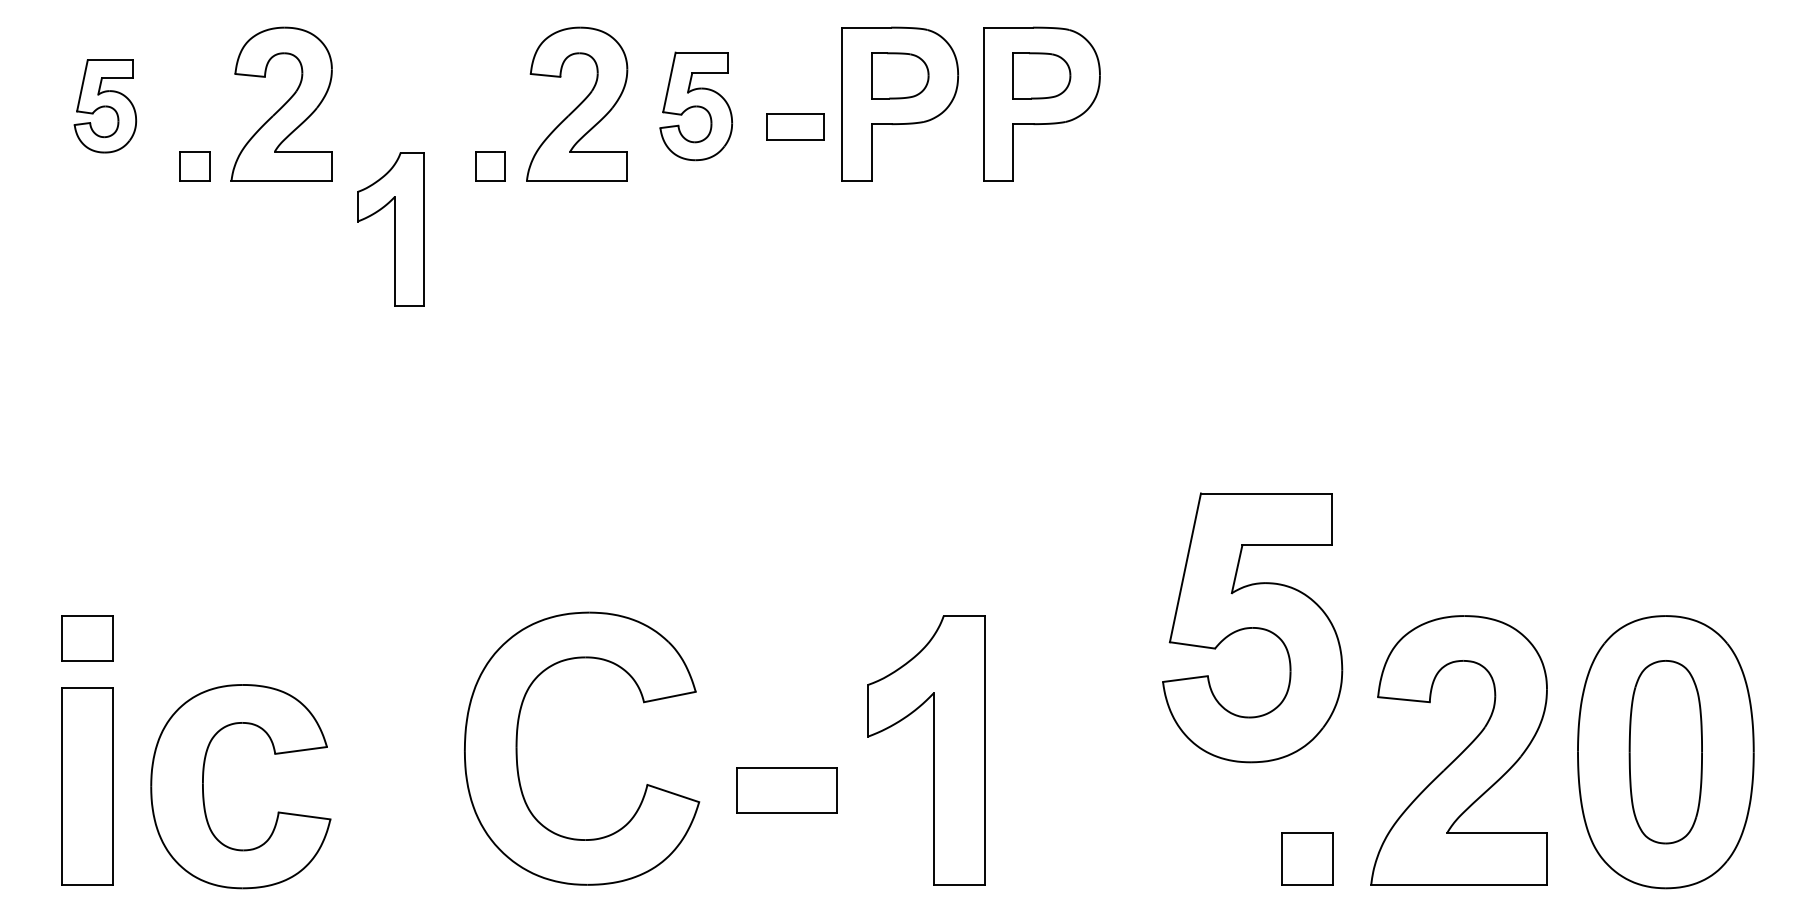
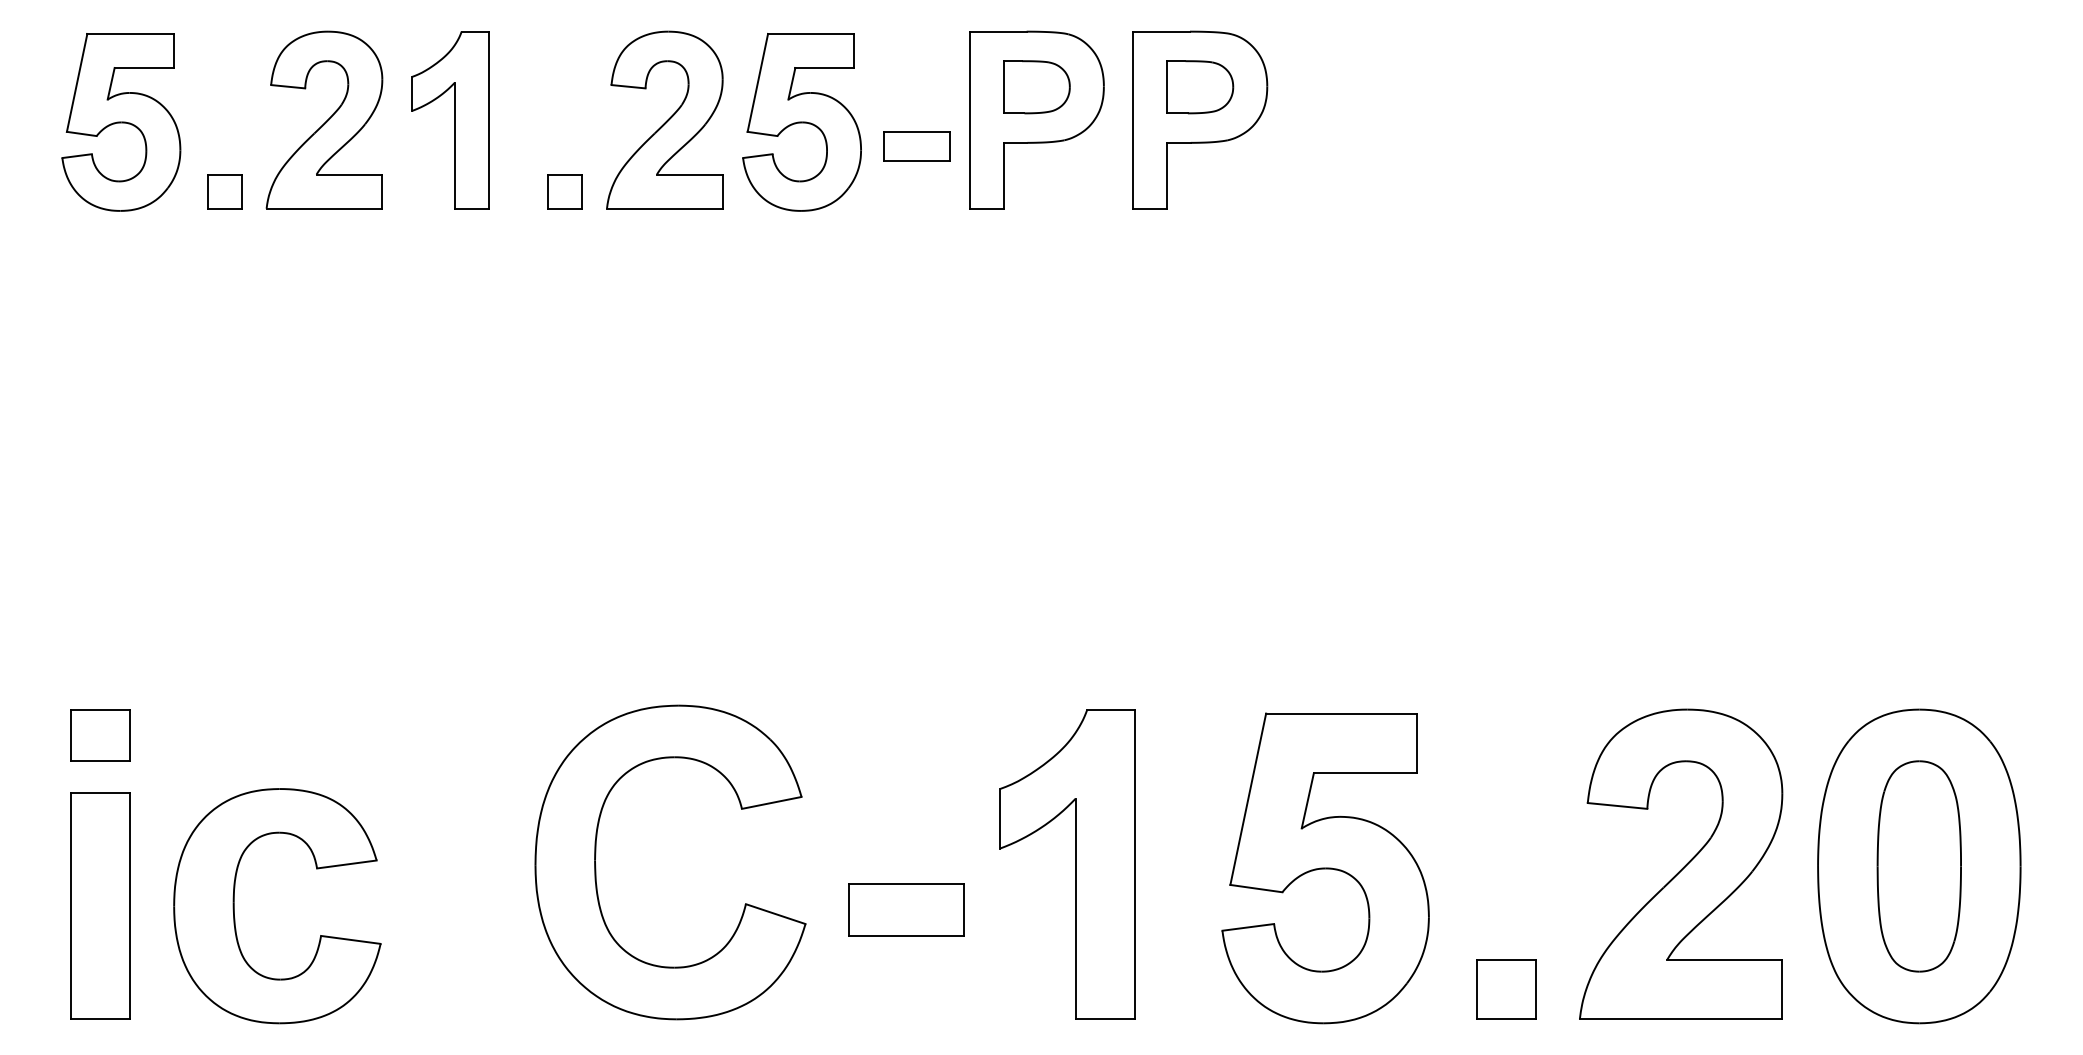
part: (105, 106) -> (121, 122), size x1.67
part: (696, 106) -> (802, 122), size x1.43
part: (390, 229) -> (449, 120), moved
part: (1252, 627) -> (1325, 867), moved

